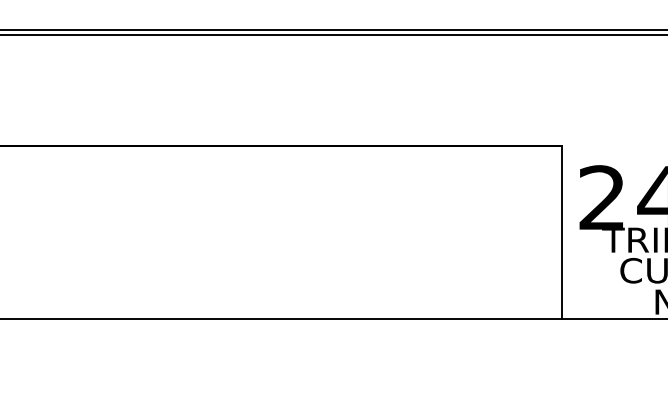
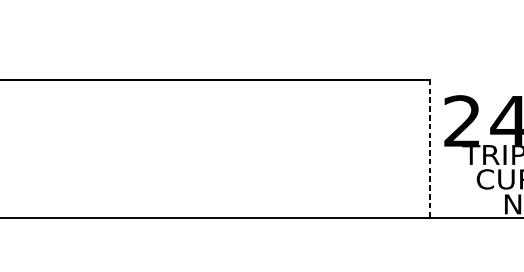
line: (562, 232) -> (430, 148), solid -> dashed

